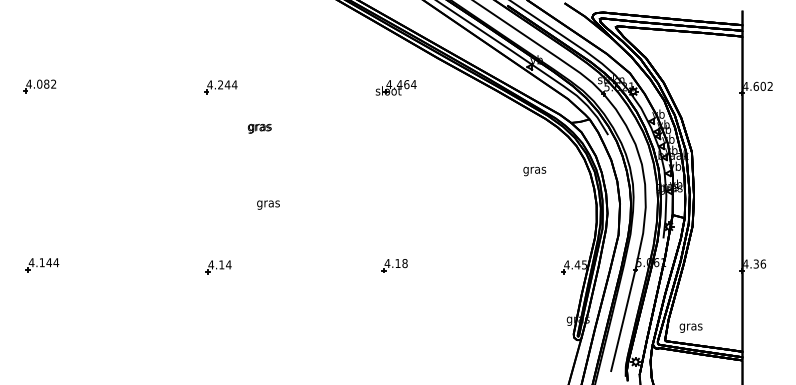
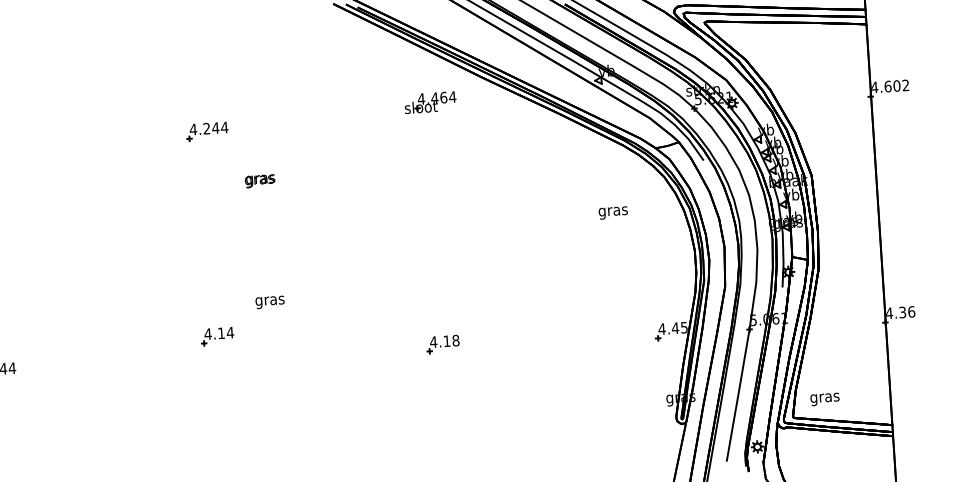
part: (395, 87) -> (429, 102), moved
text: (268, 204) -> (270, 301), moved
part: (218, 267) -> (217, 336), moved

